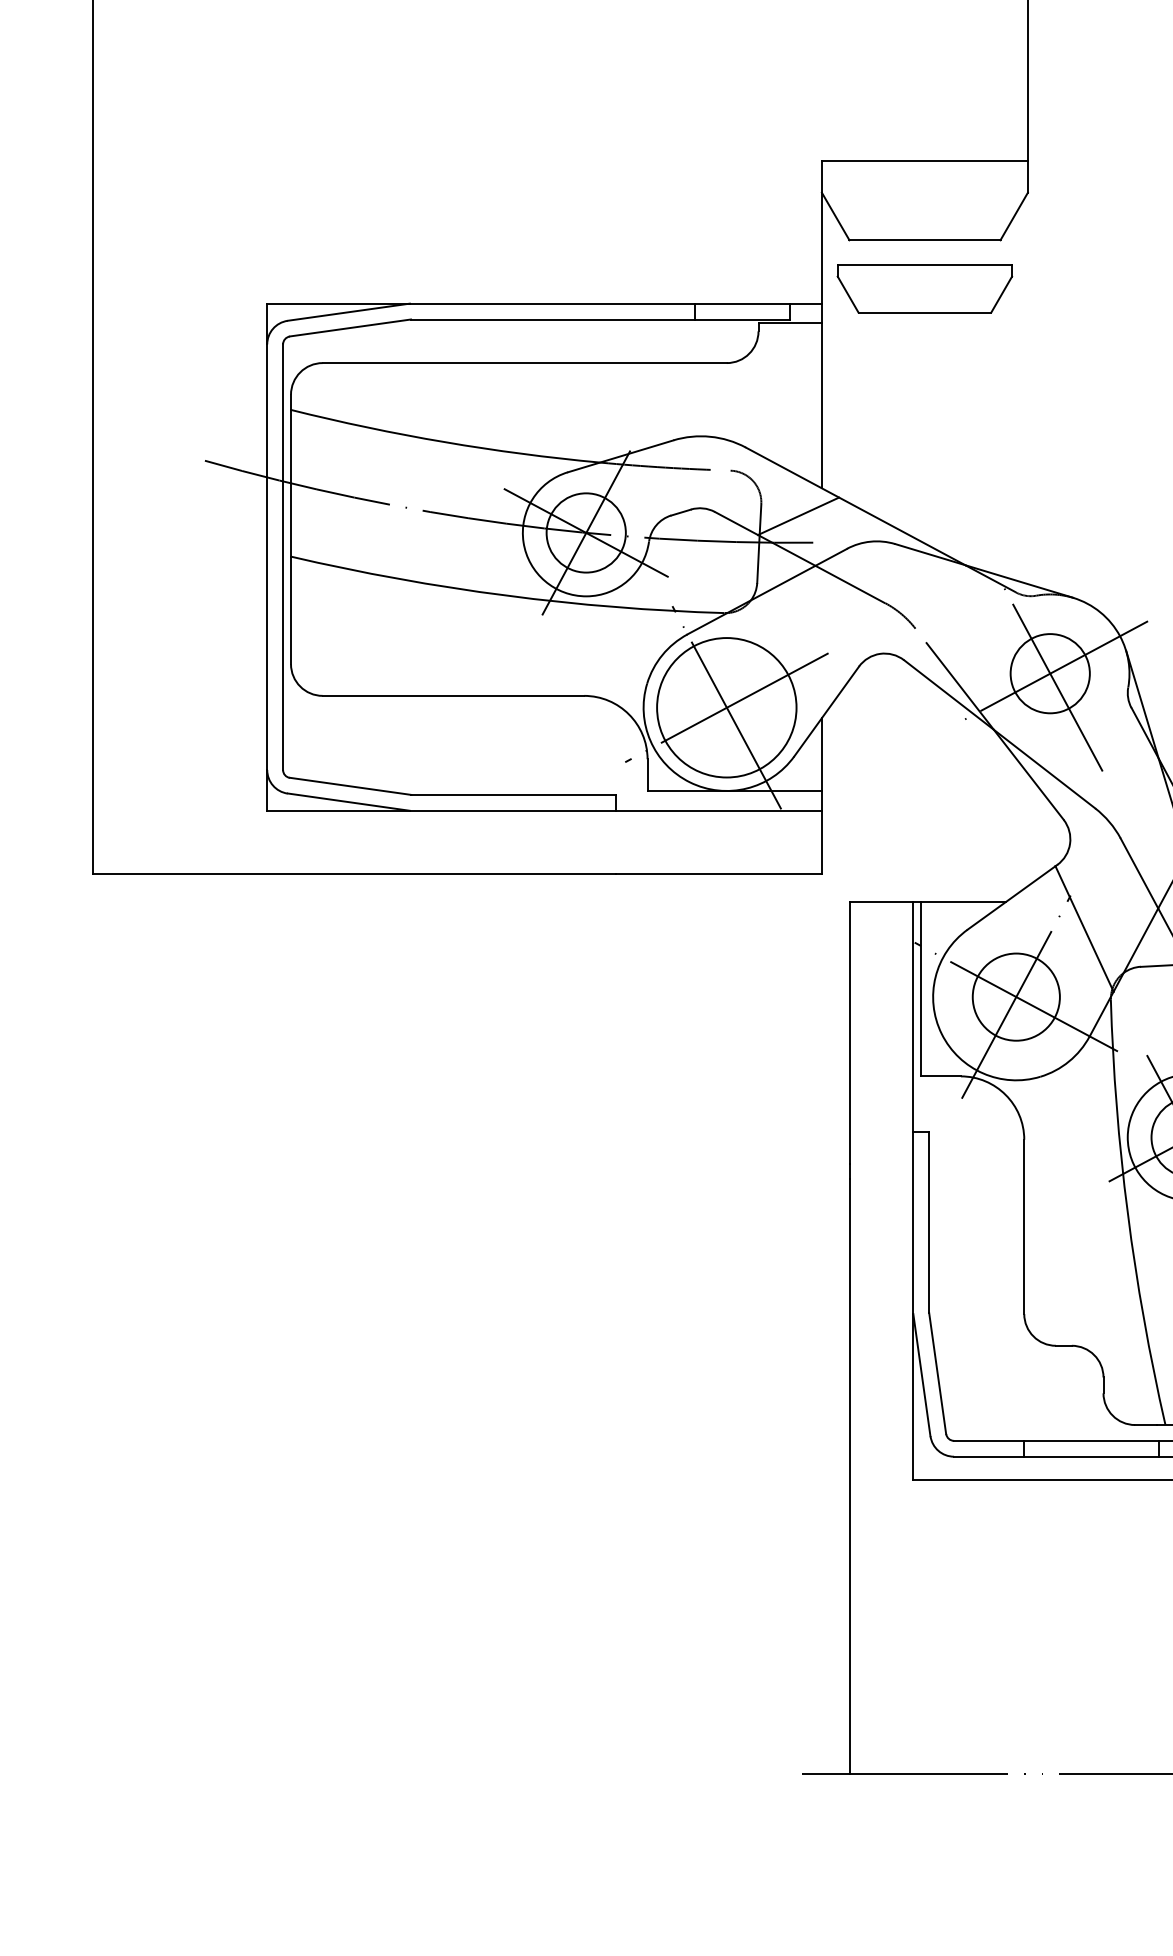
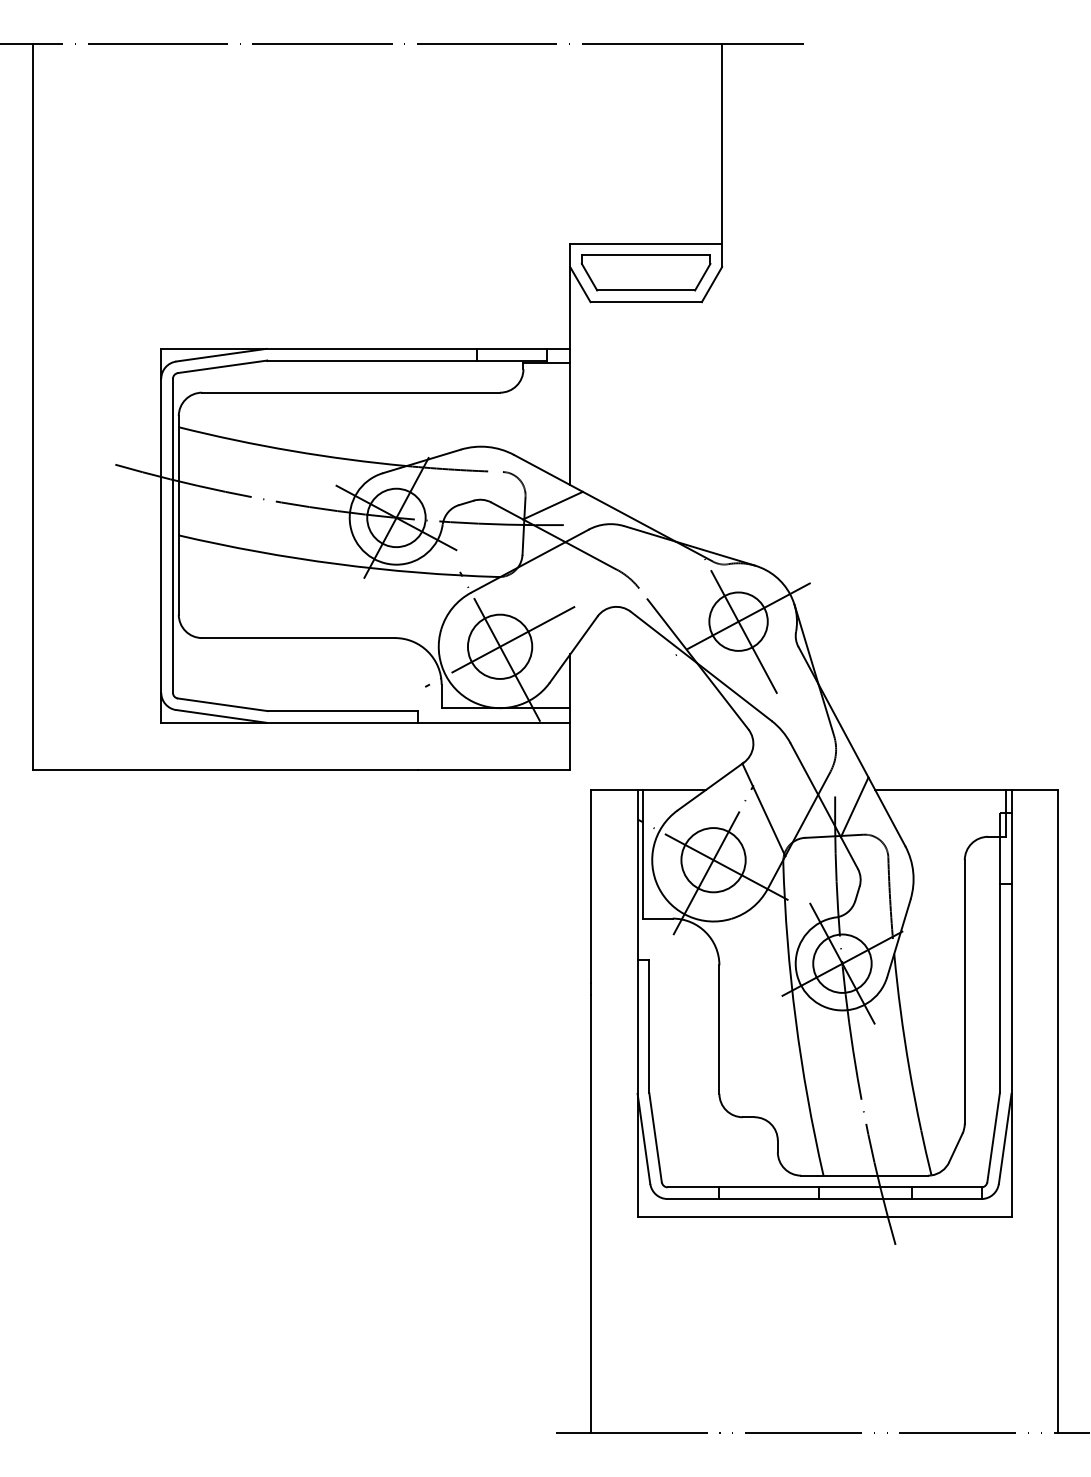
part: (924, 288) -> (645, 272), moved
circle: (725, 707) -> (499, 646), size x0.62

